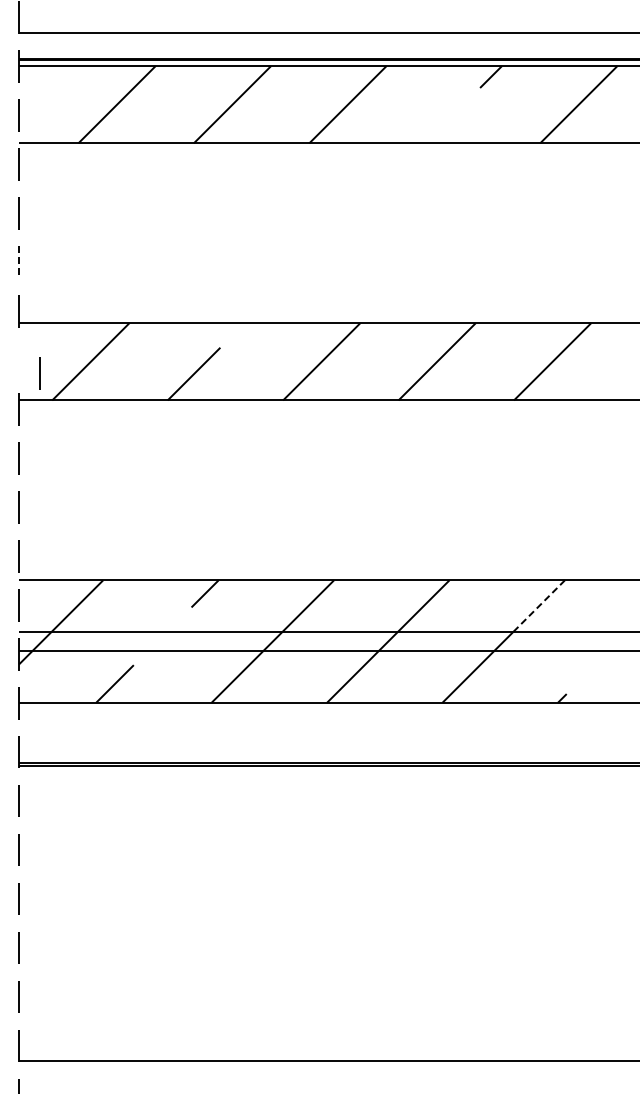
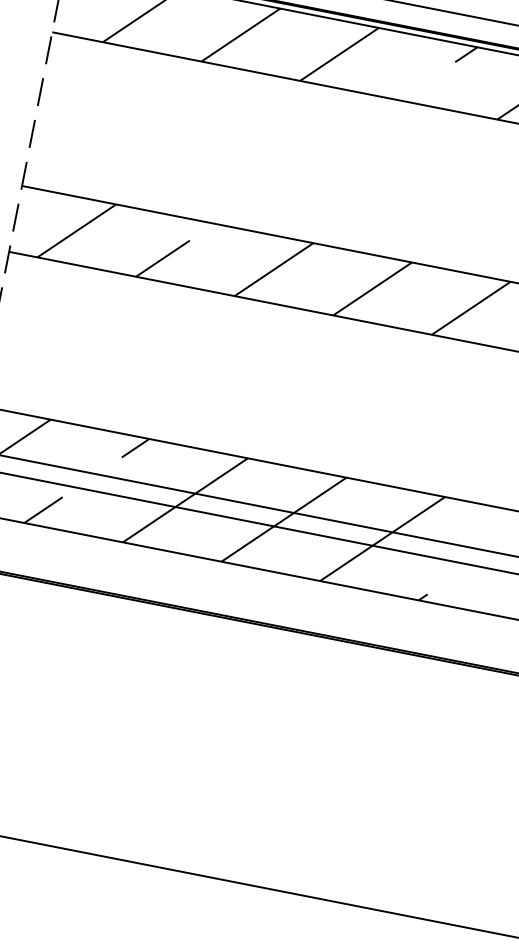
line: (19, 262) -> (32, 134), dashed -> solid
line: (39, 373) -> (15, 217), moved
line: (539, 605) -> (419, 514), dashed -> solid

